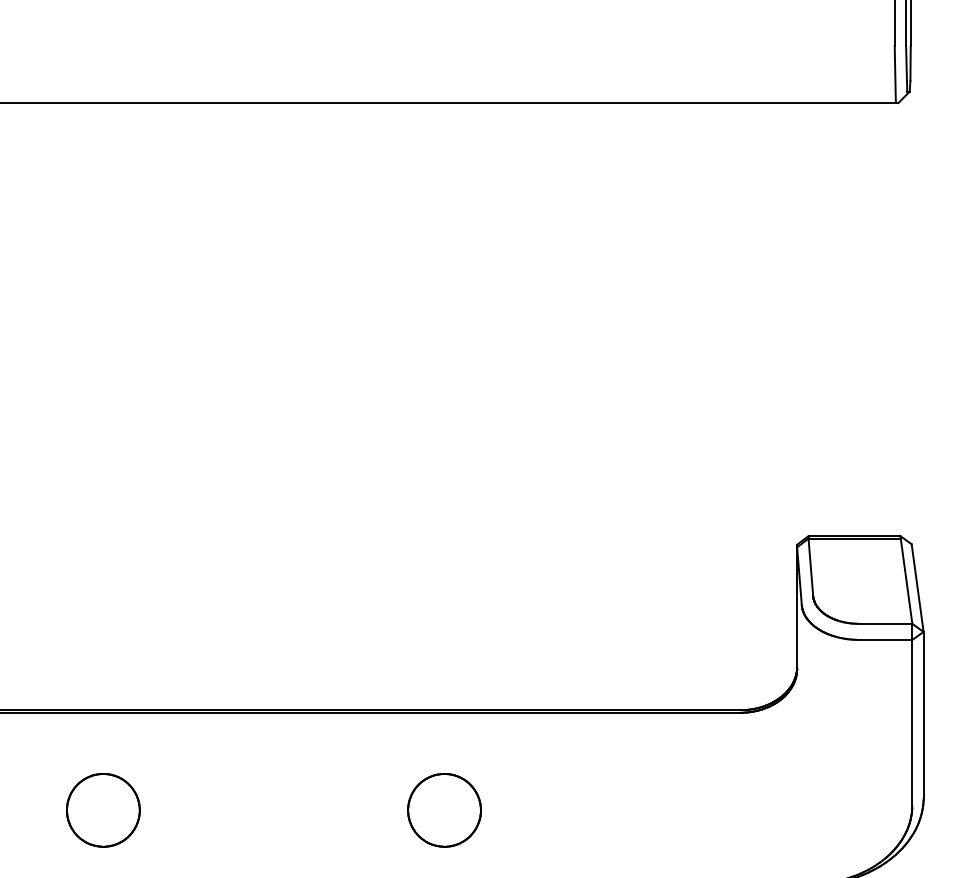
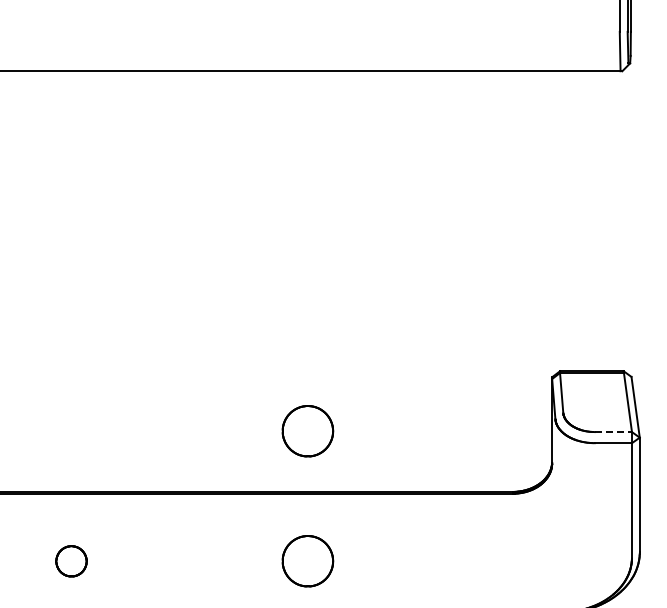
part: (443, 623) -> (307, 431), added
line: (885, 624) -> (613, 432), solid -> dashed
part: (103, 810) -> (71, 561), size x0.6

